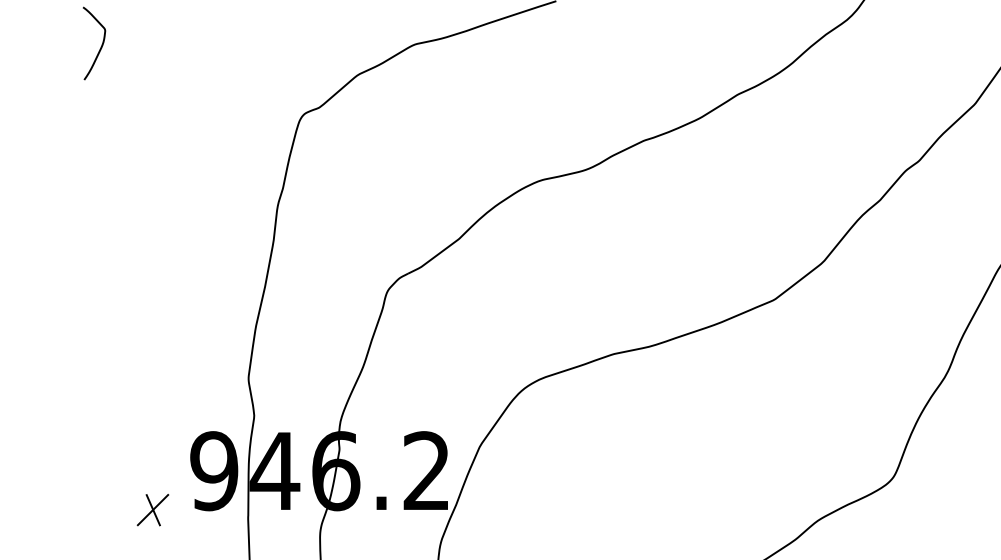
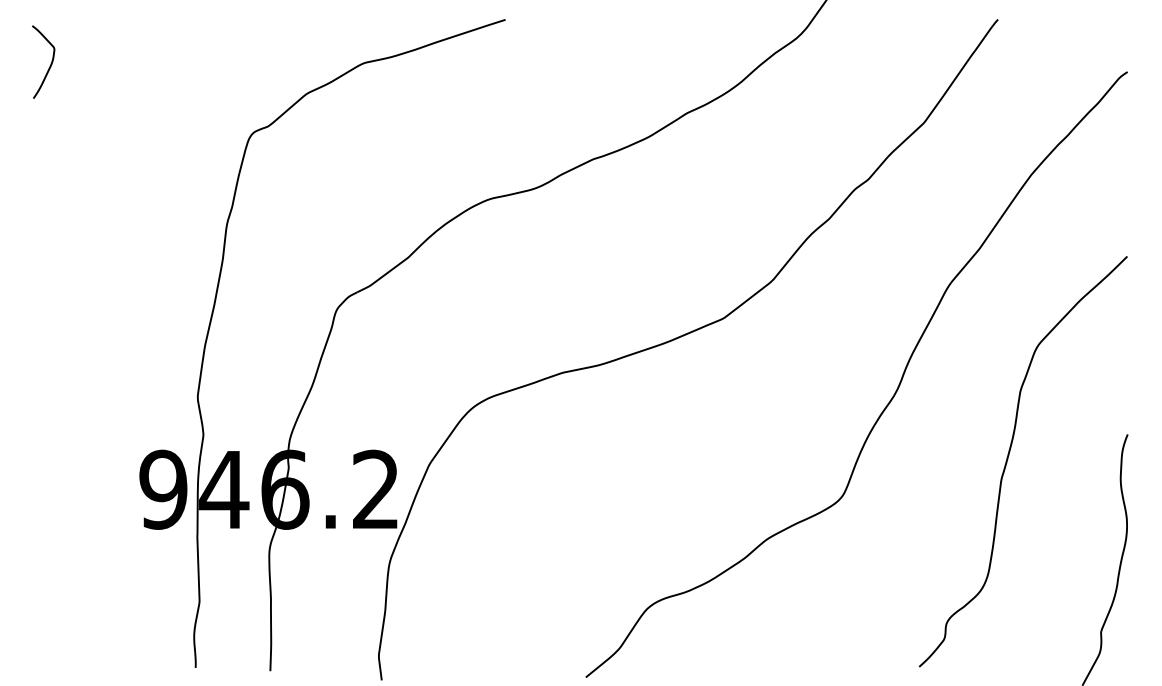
part: (153, 509) -> (102, 528), removed

